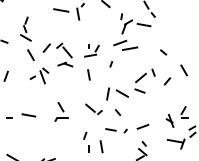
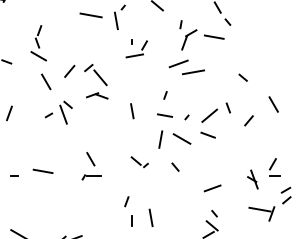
part: (91, 50) -> (136, 48), moved
part: (93, 108) -> (139, 161), size x0.7
part: (116, 130) -> (173, 116), moved

